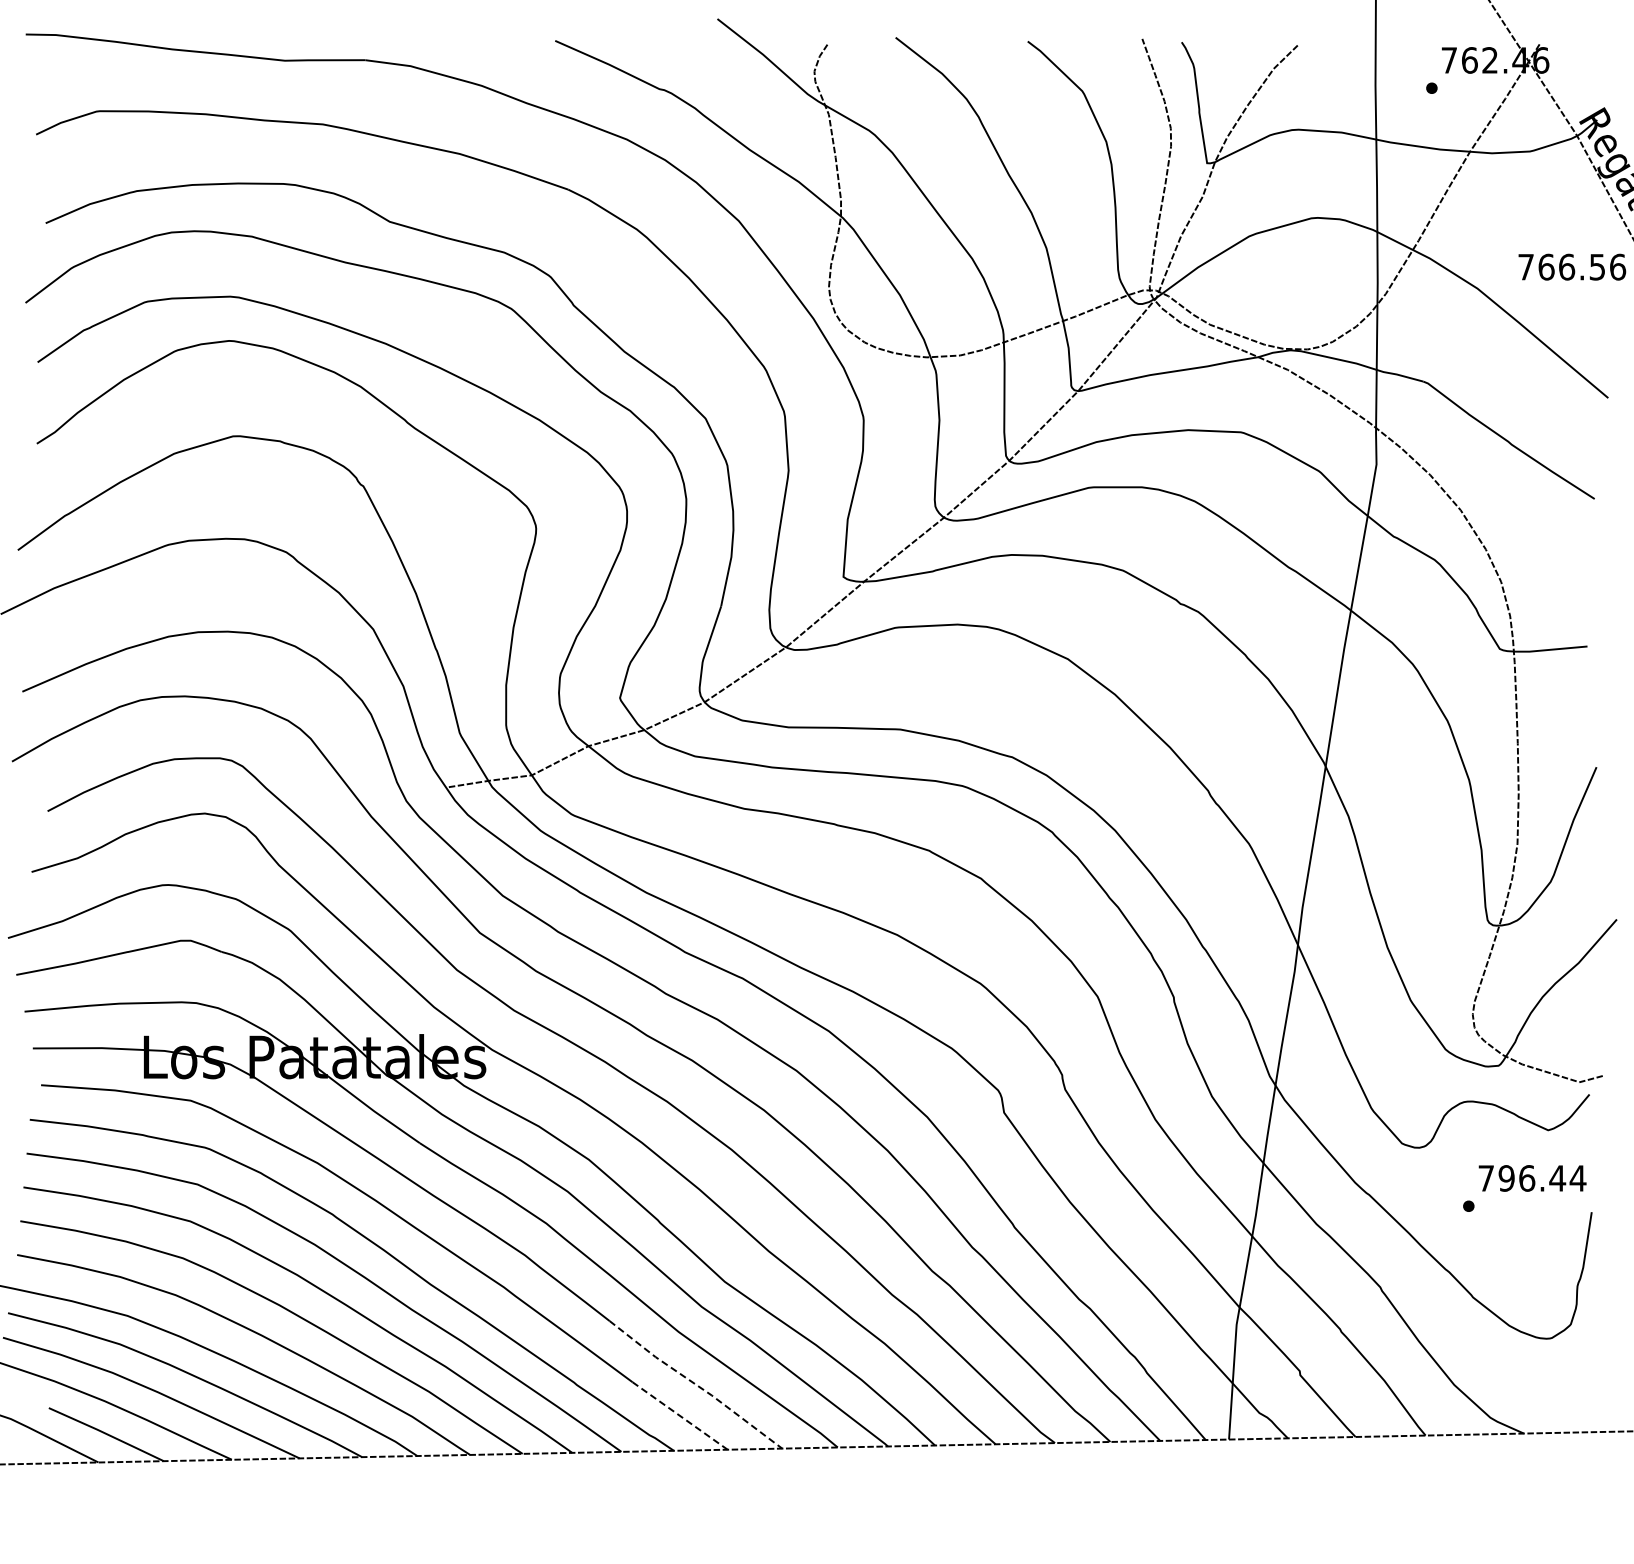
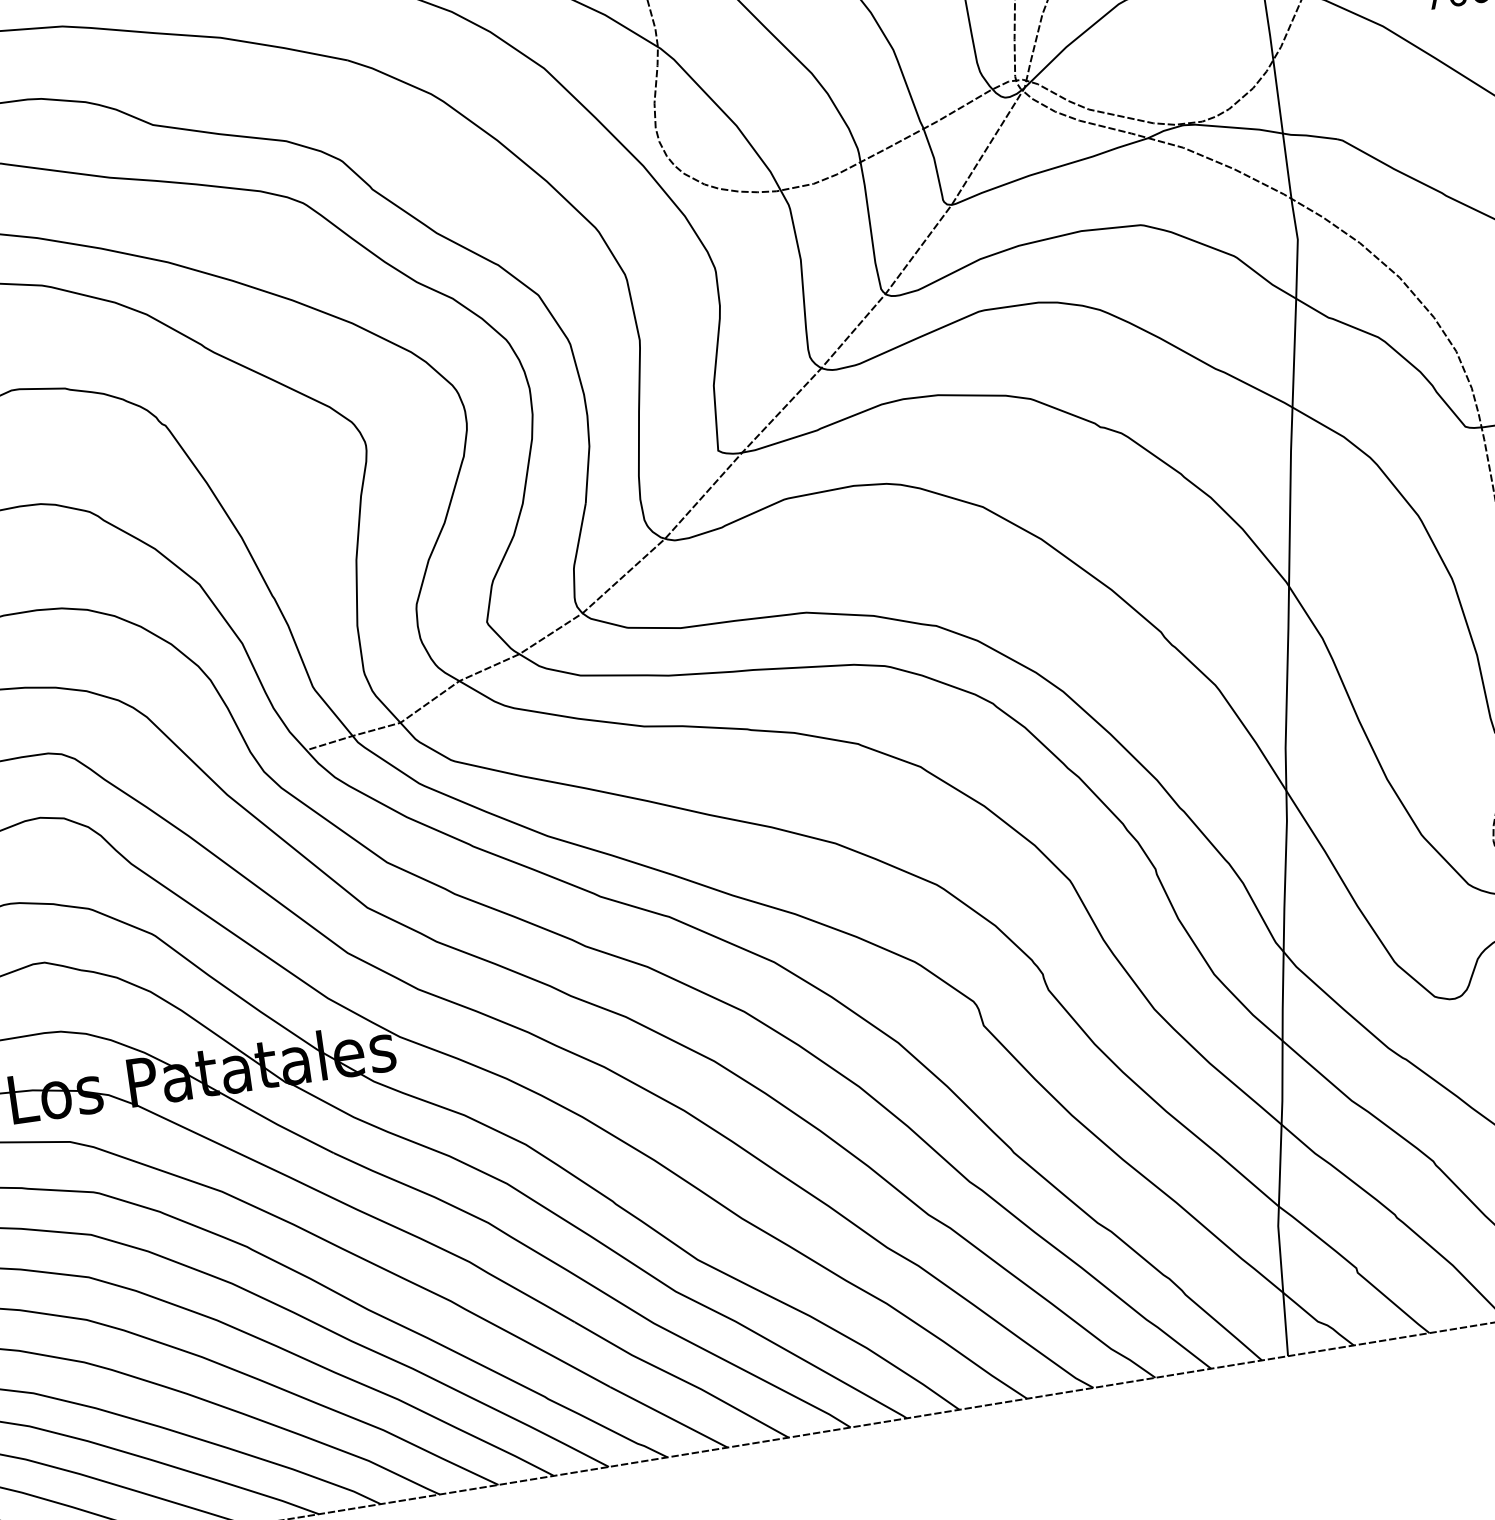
line: (696, 1384) -> (682, 1379), dashed -> solid
line: (680, 1416) -> (669, 1417), dashed -> solid

